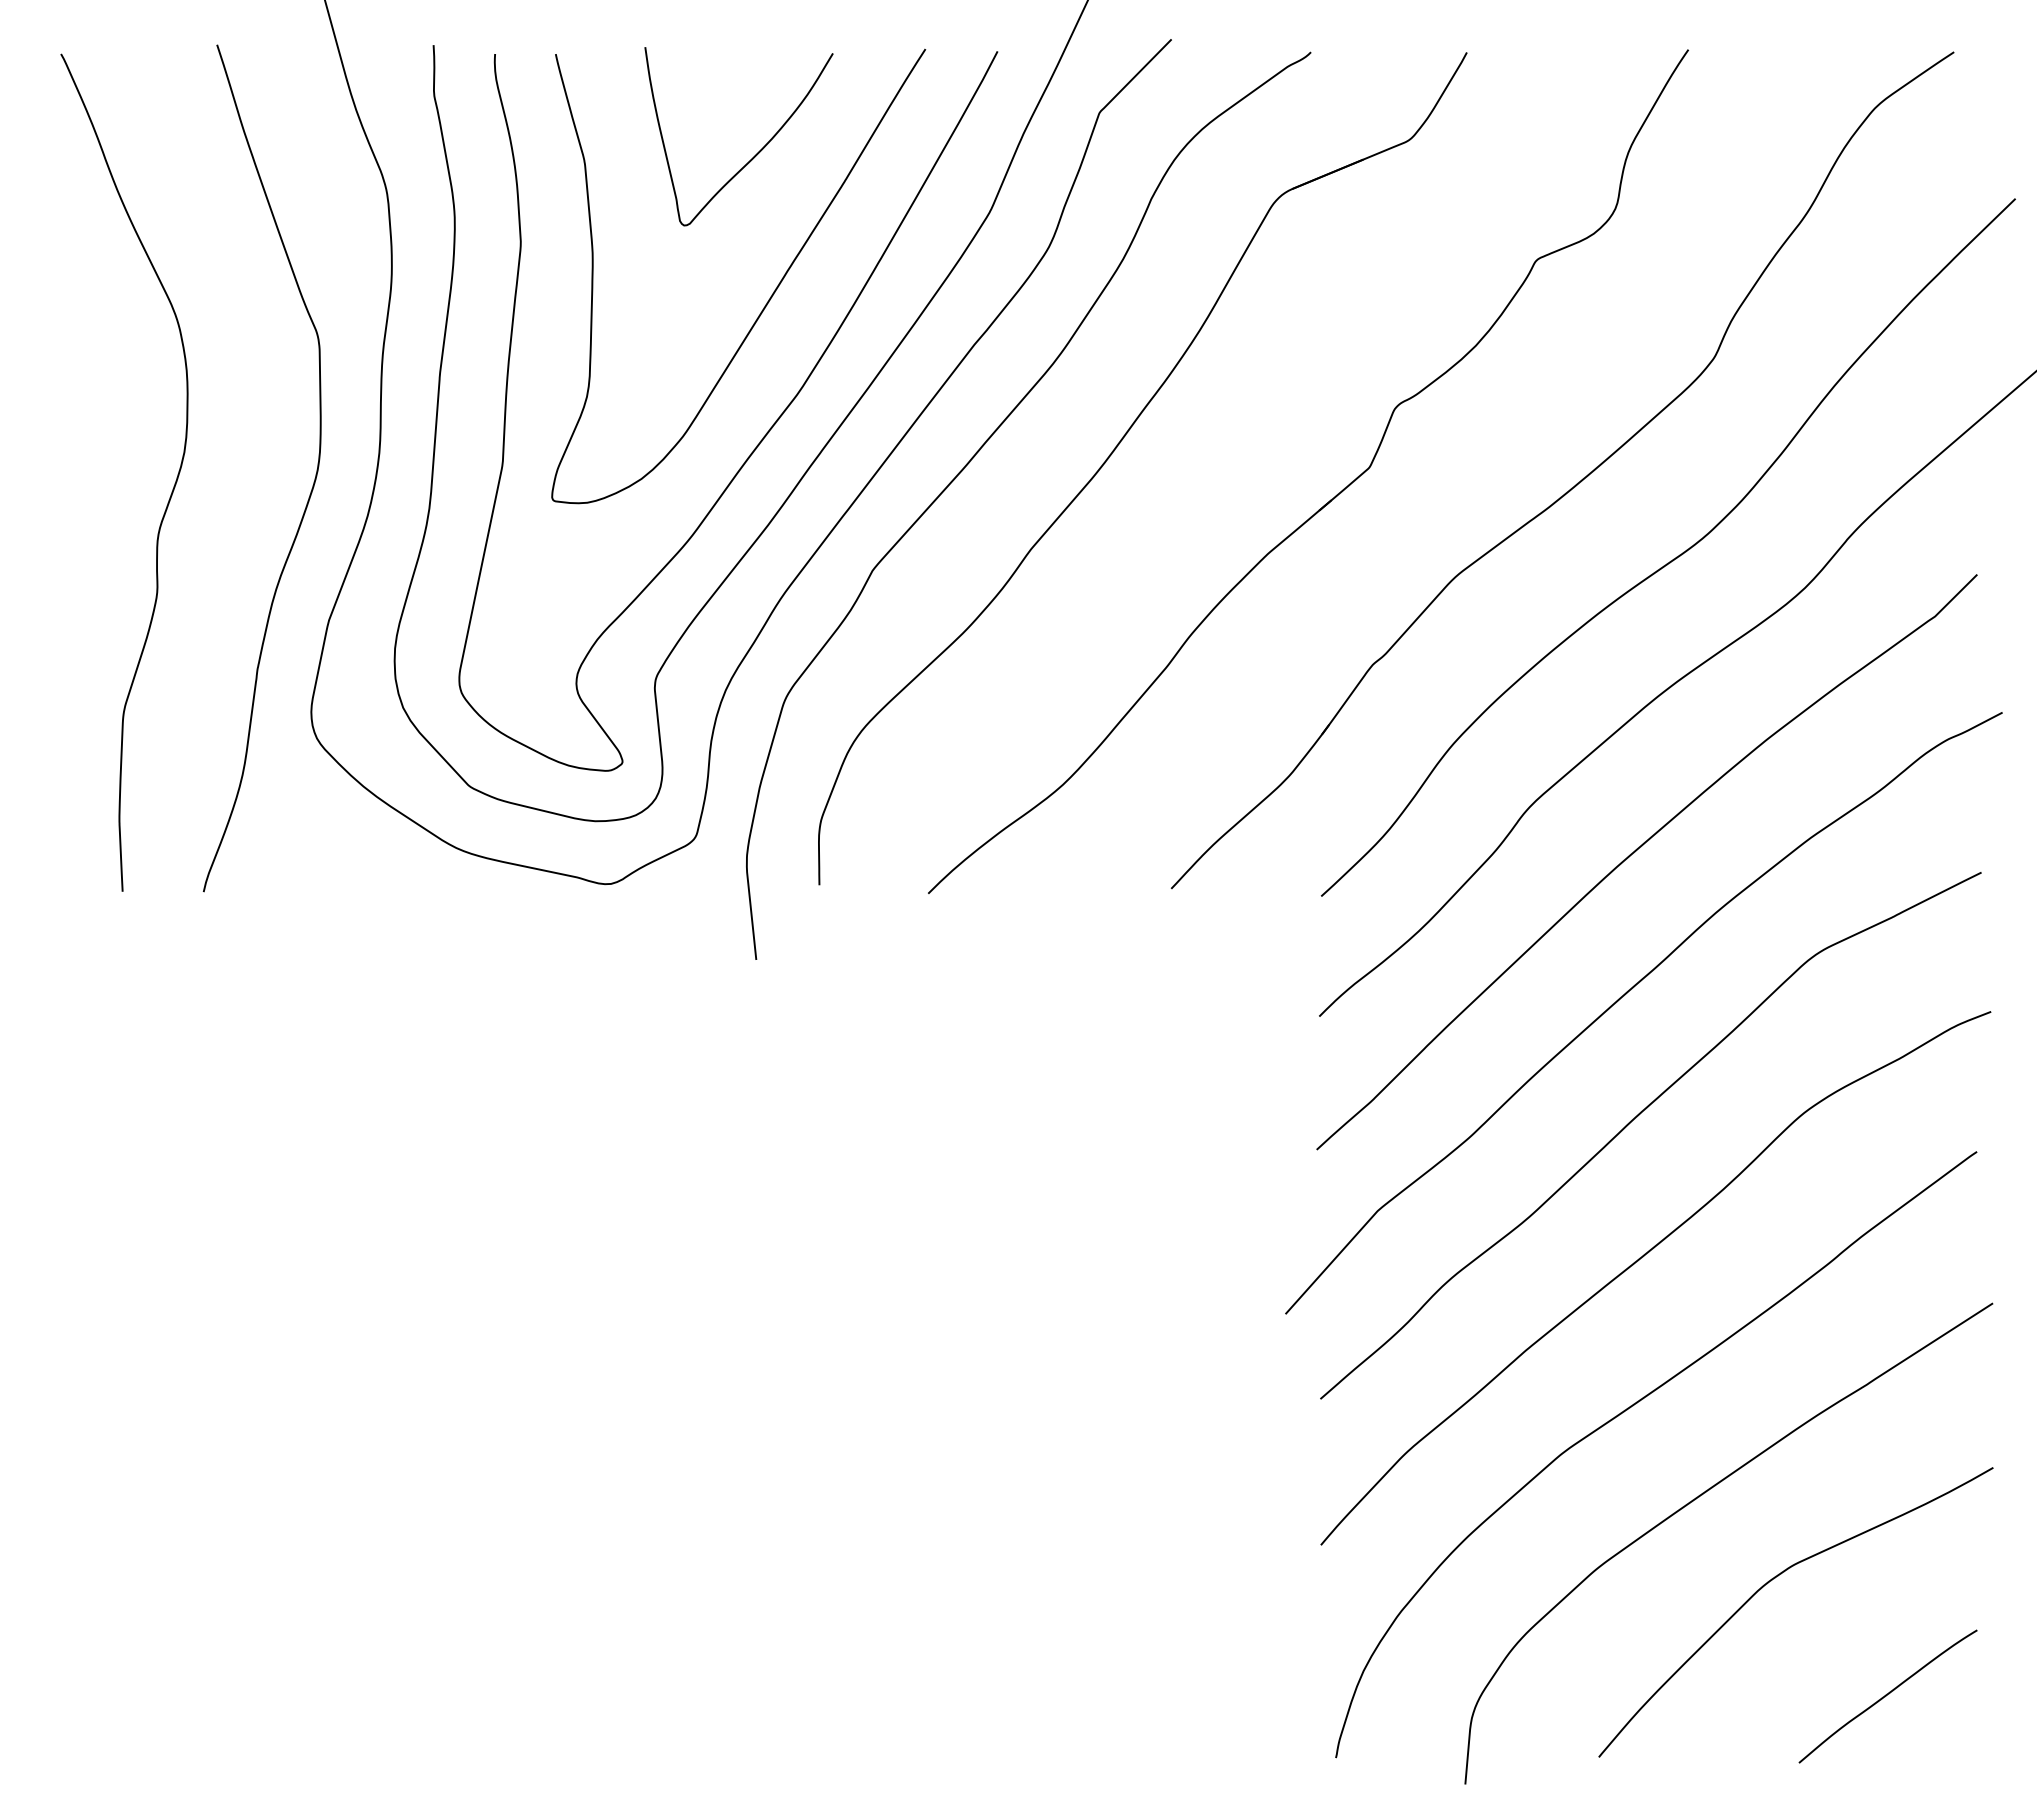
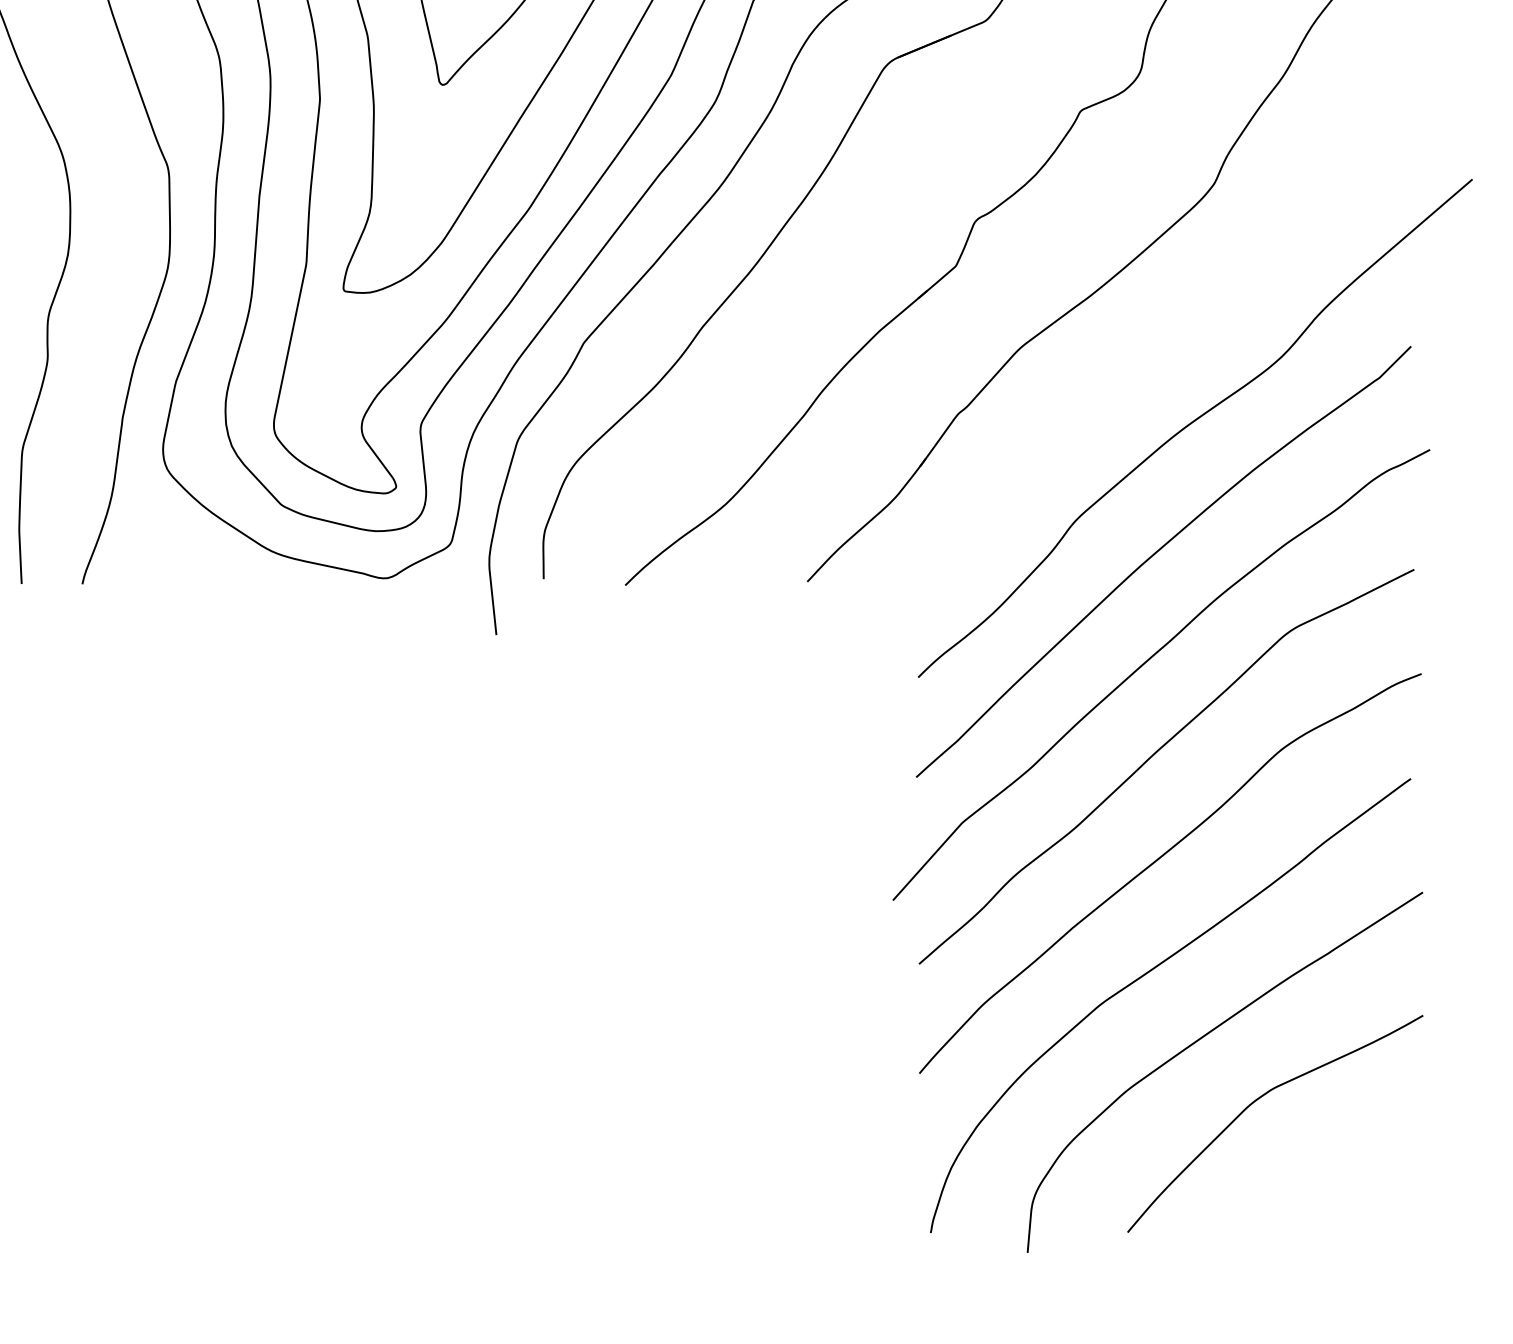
curve: (1673, 558) -> (1183, 334), removed
curve: (1887, 1695) -> (1343, 1186), removed

